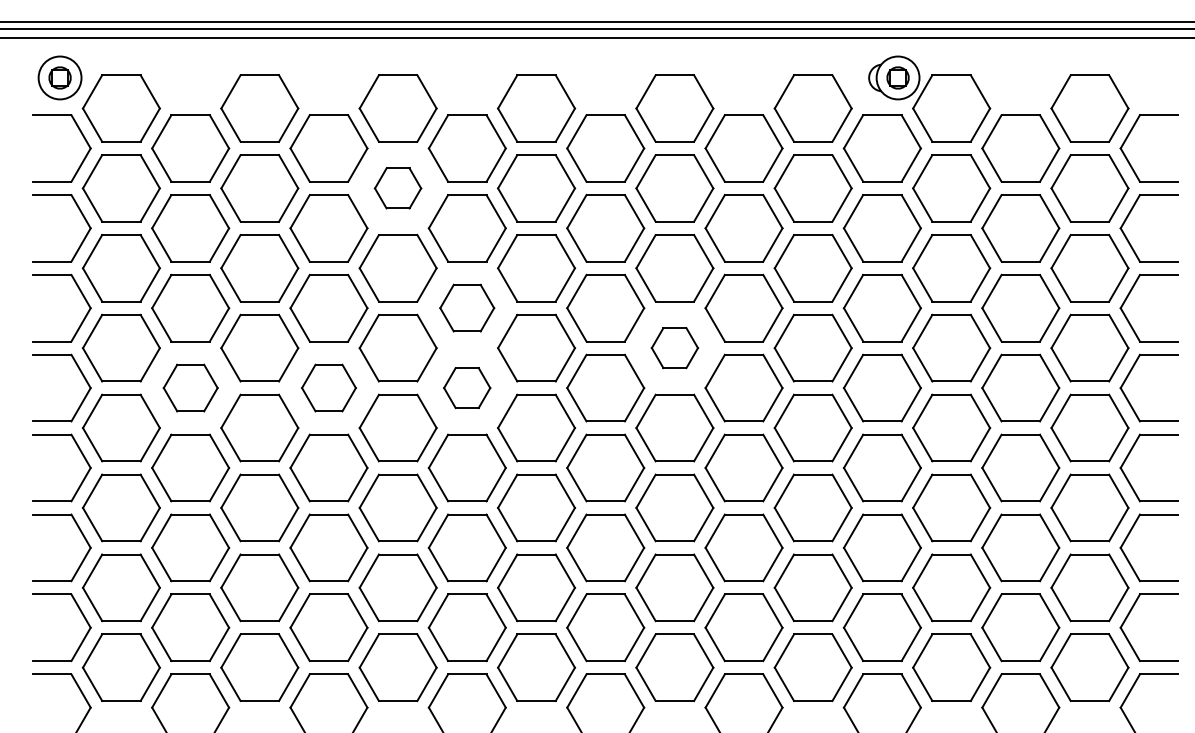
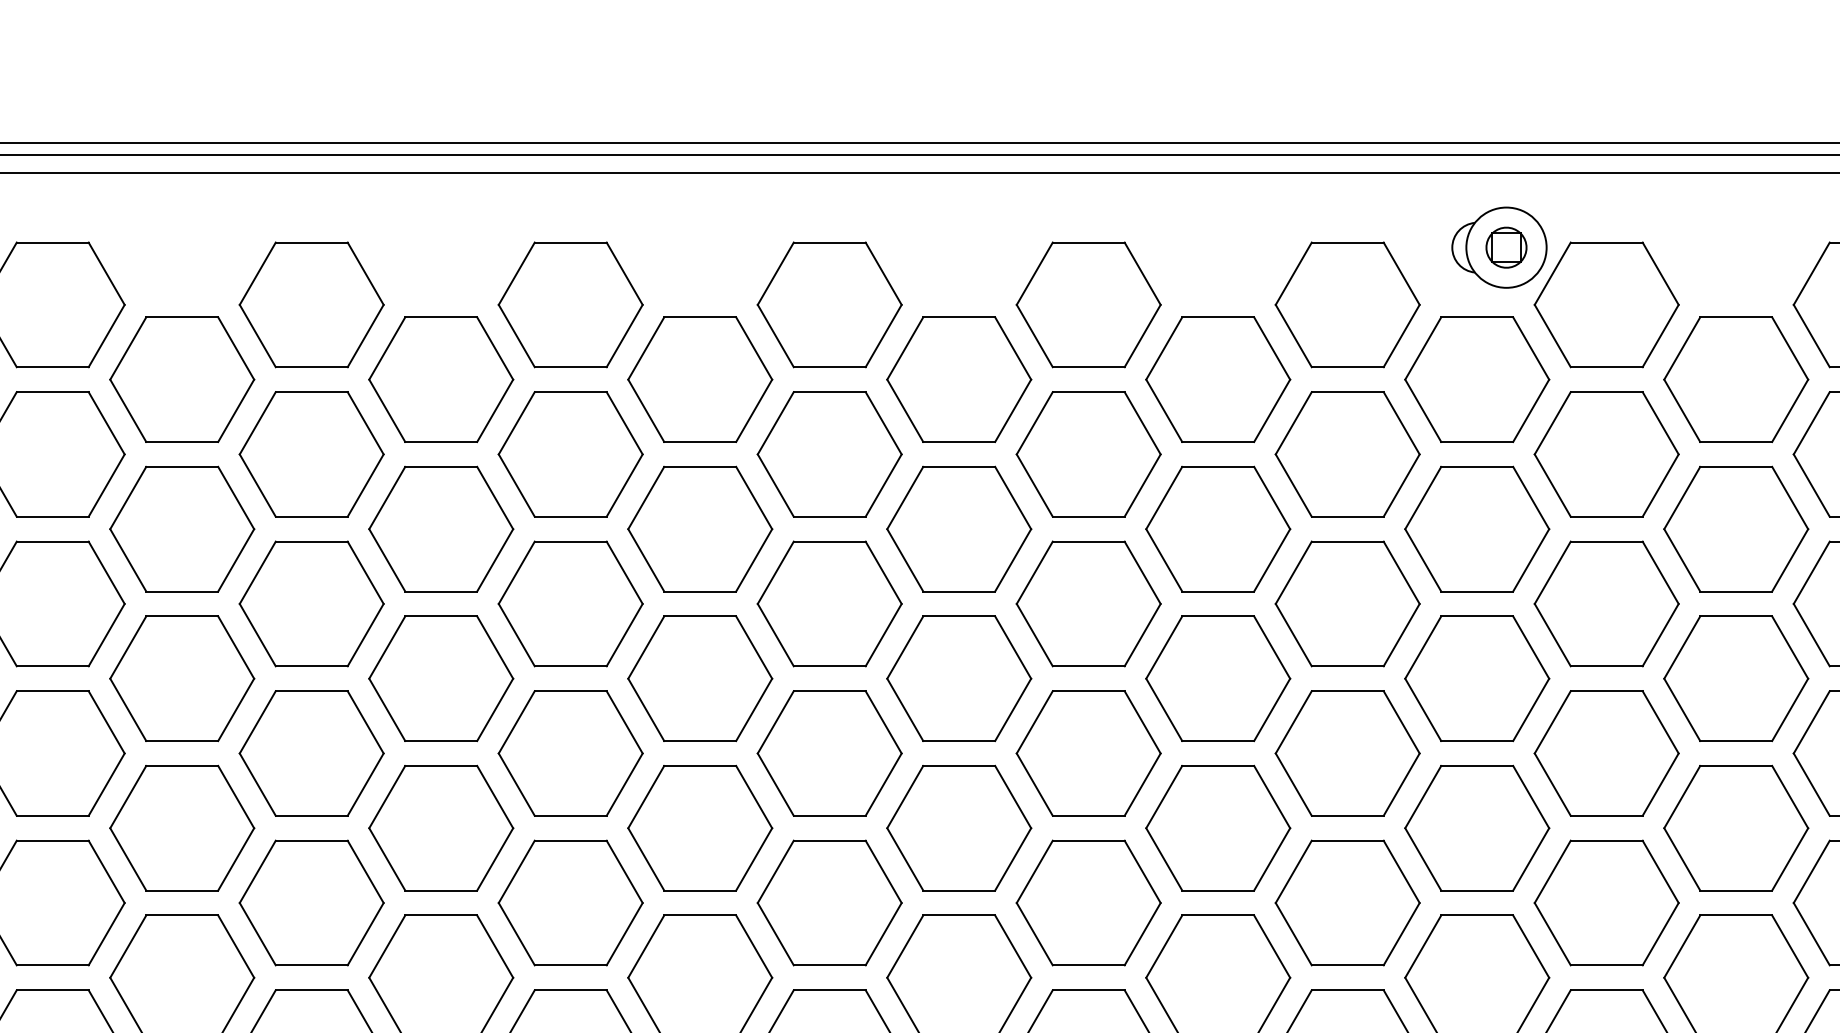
part: (397, 188) -> (569, 454), size x1.67
part: (466, 307) -> (698, 677), size x1.43
part: (674, 347) -> (1088, 752), size x1.67
part: (190, 387) -> (182, 827), size x1.43
part: (328, 387) -> (440, 827), size x1.43
part: (466, 387) -> (698, 827), size x1.67

